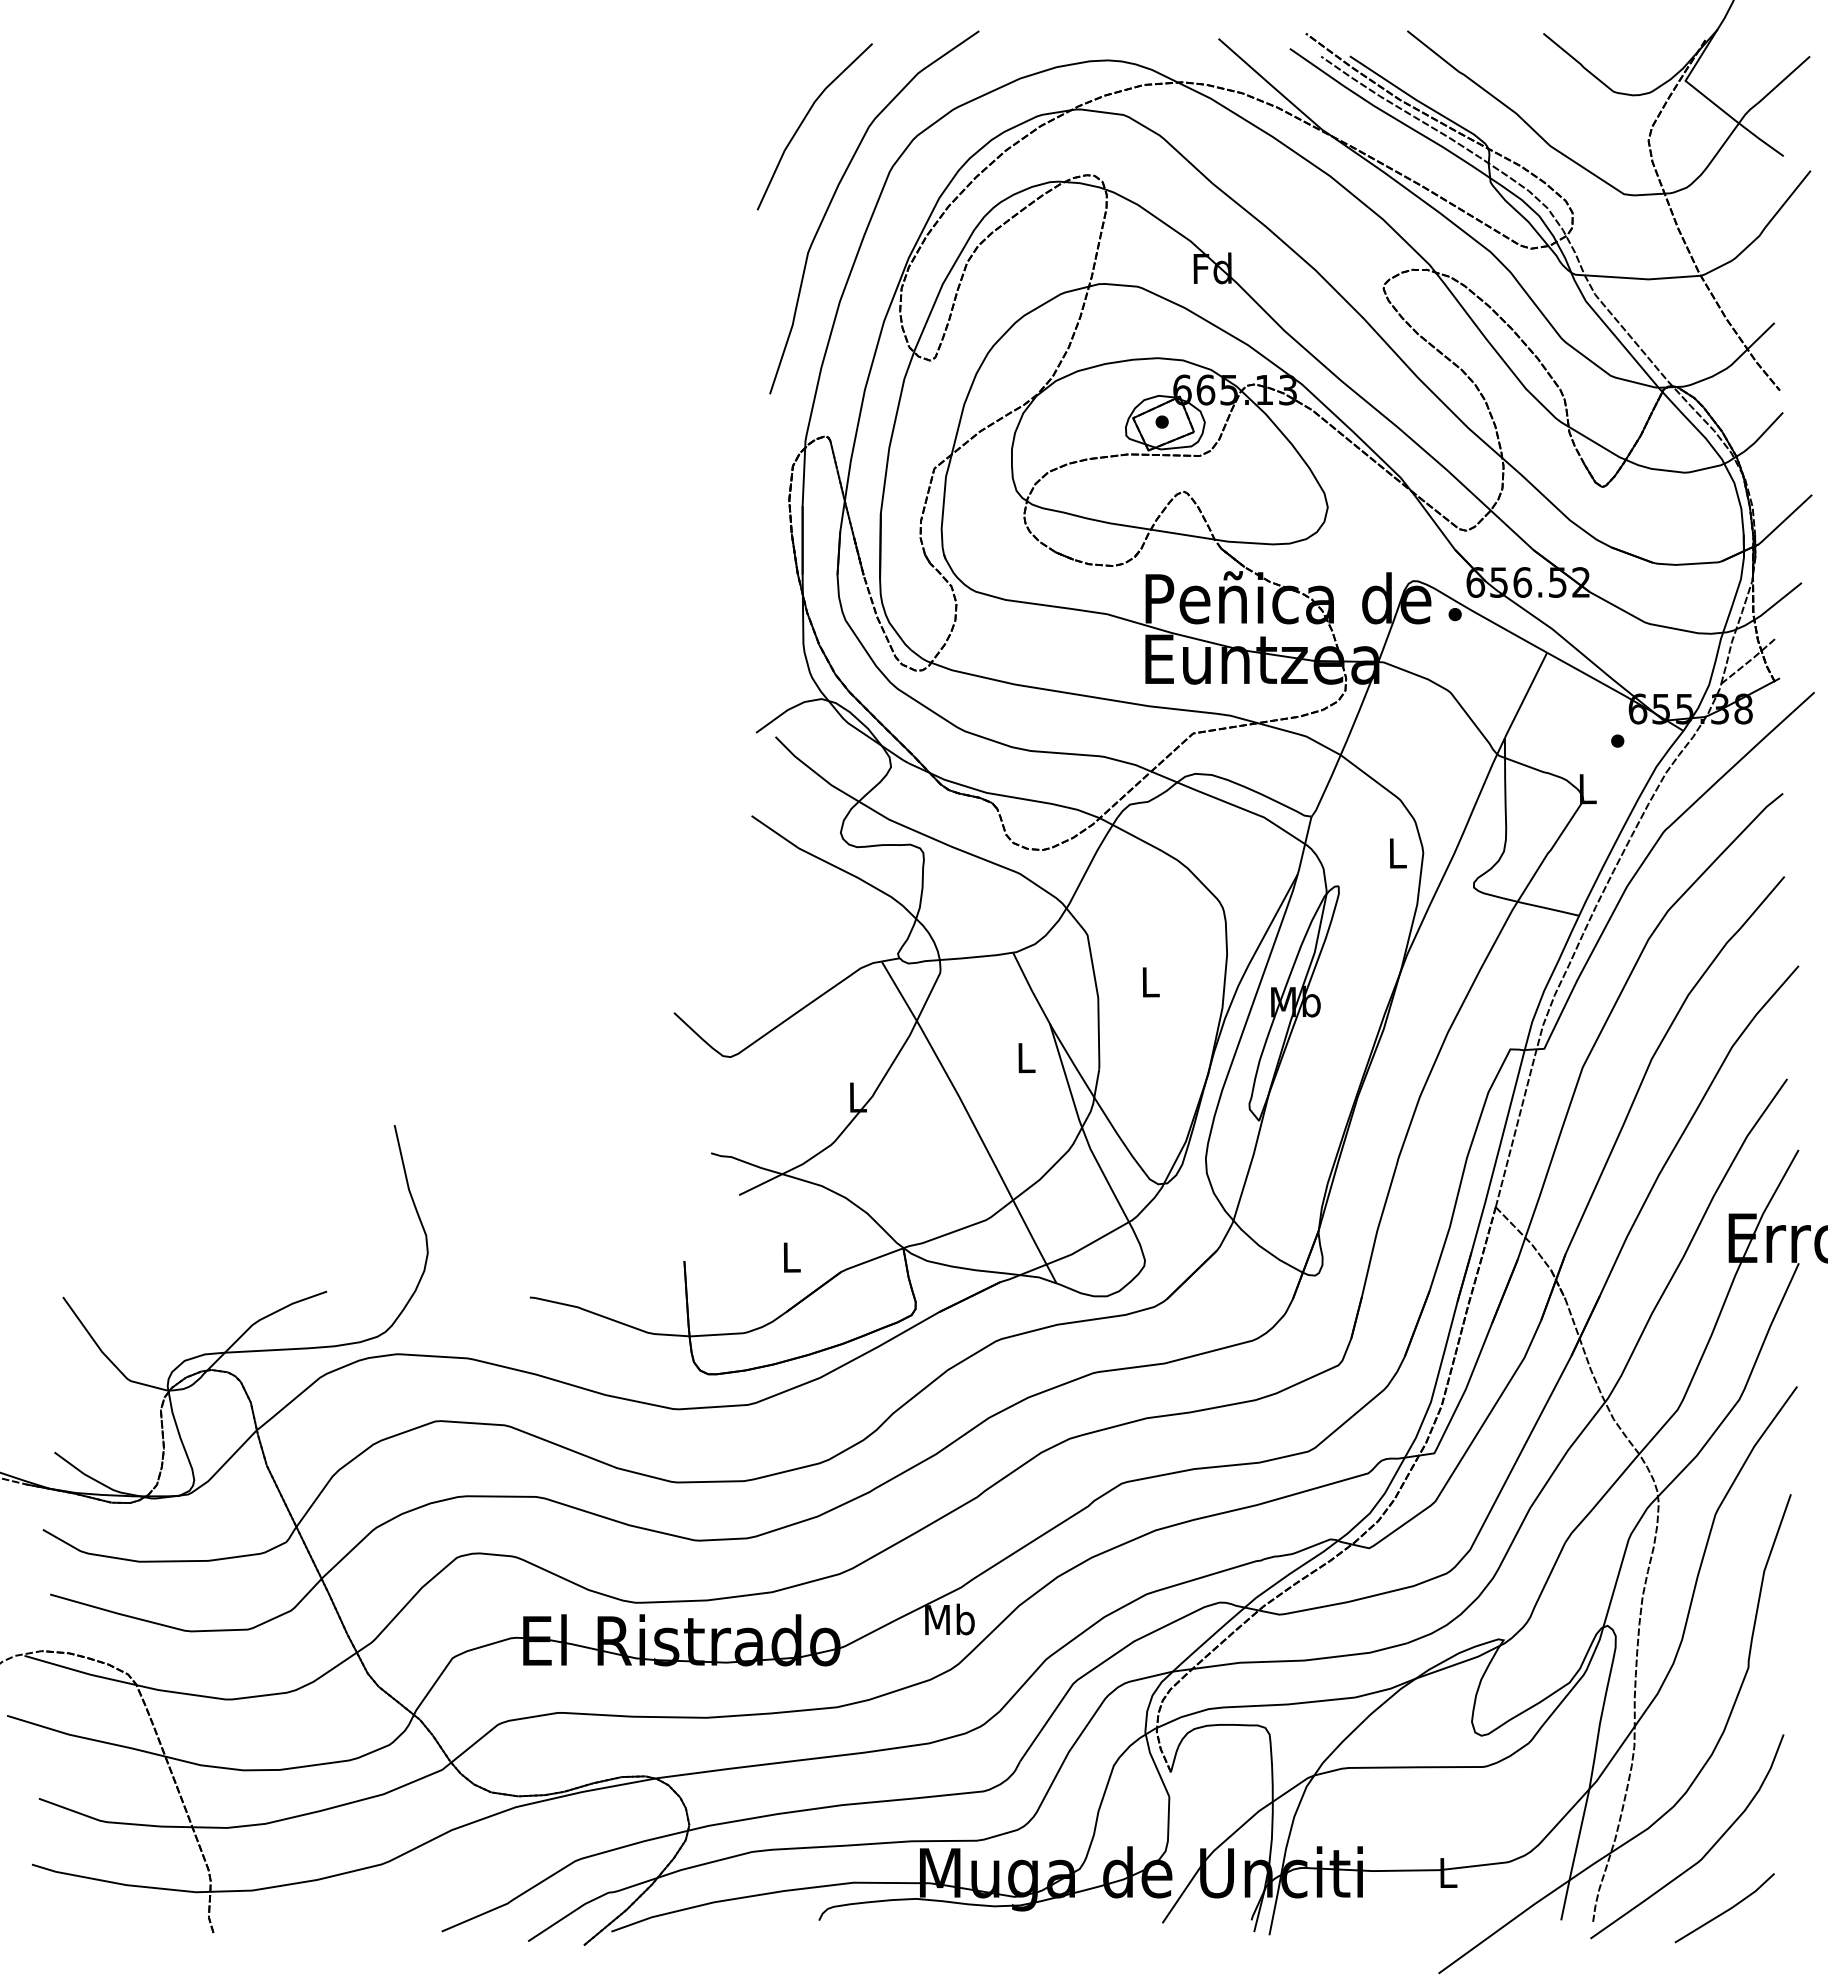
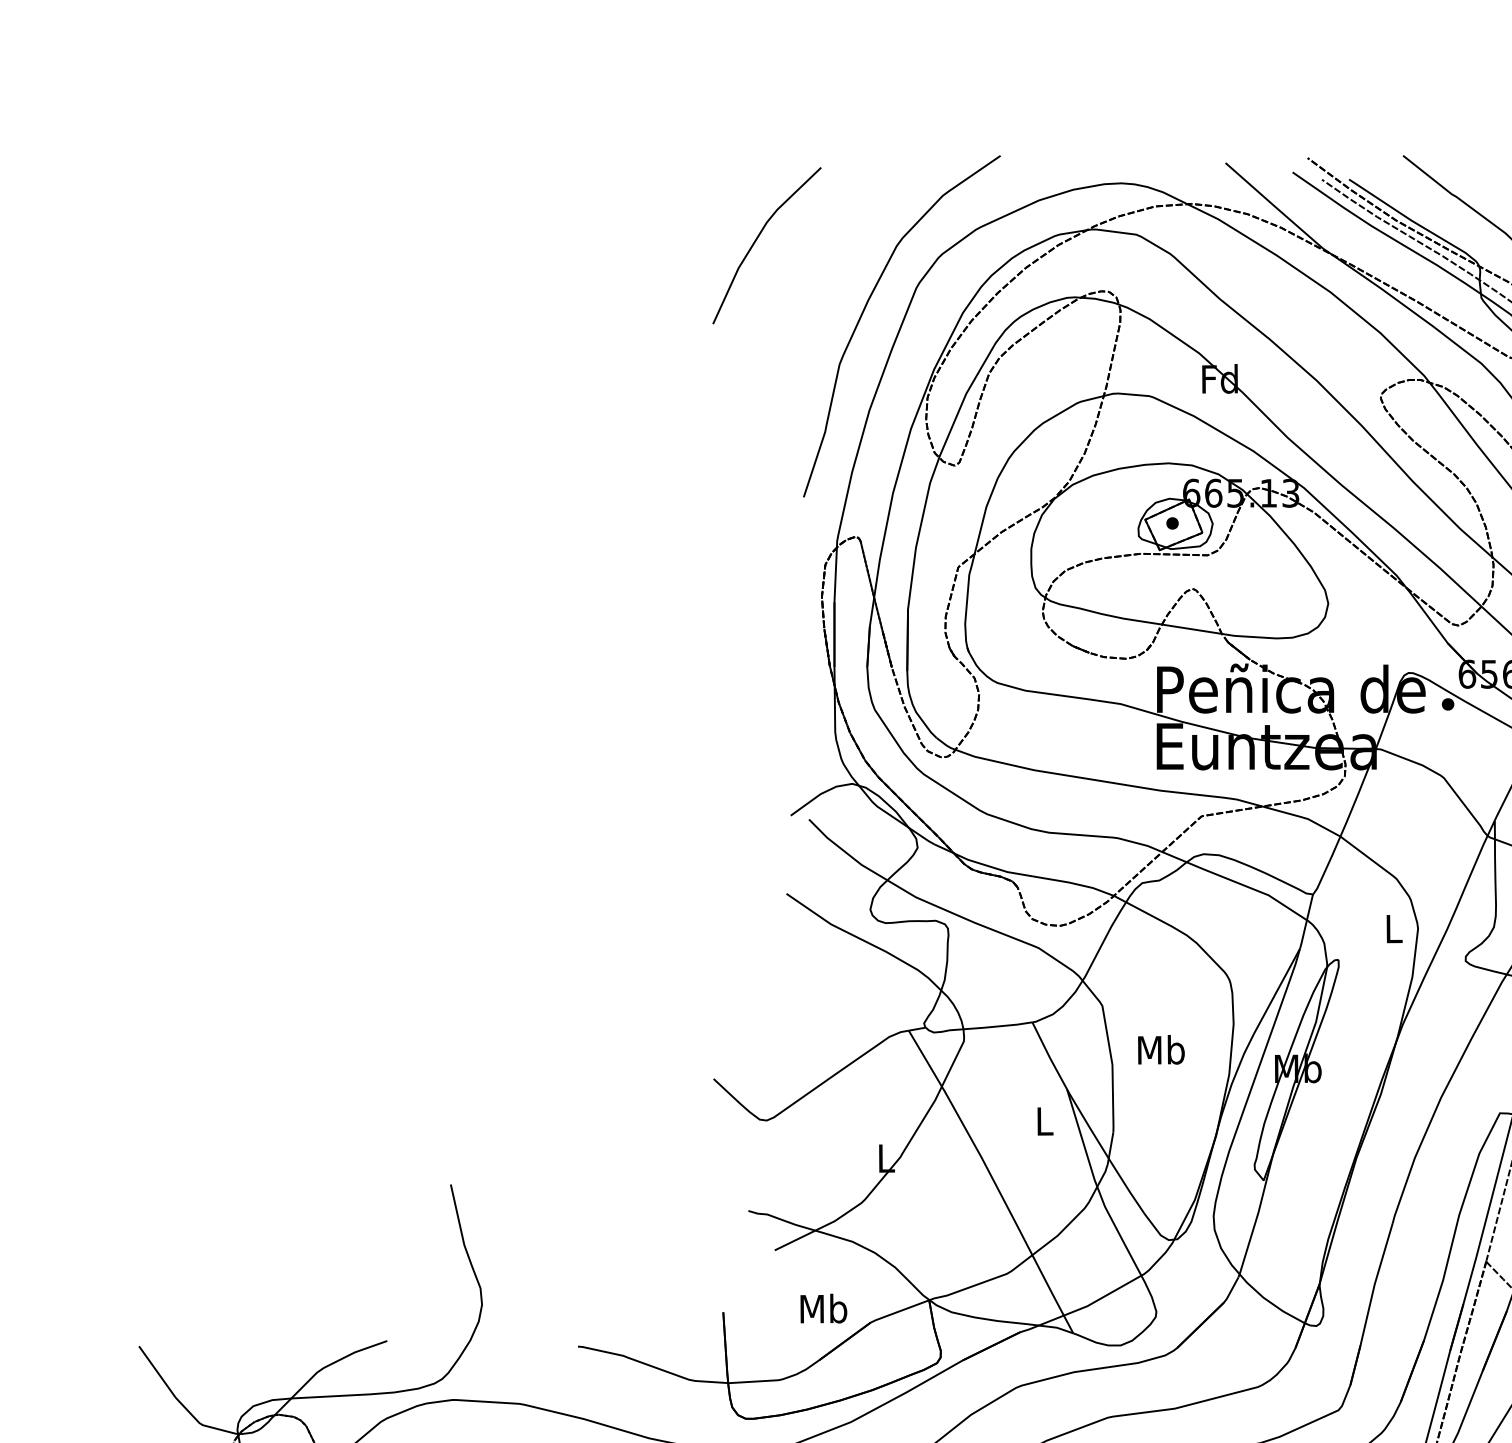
line: (804, 120) -> (757, 239), moved
text: (1150, 981) -> (1161, 1049), L -> Mb
text: (791, 1256) -> (824, 1308), L -> Mb

